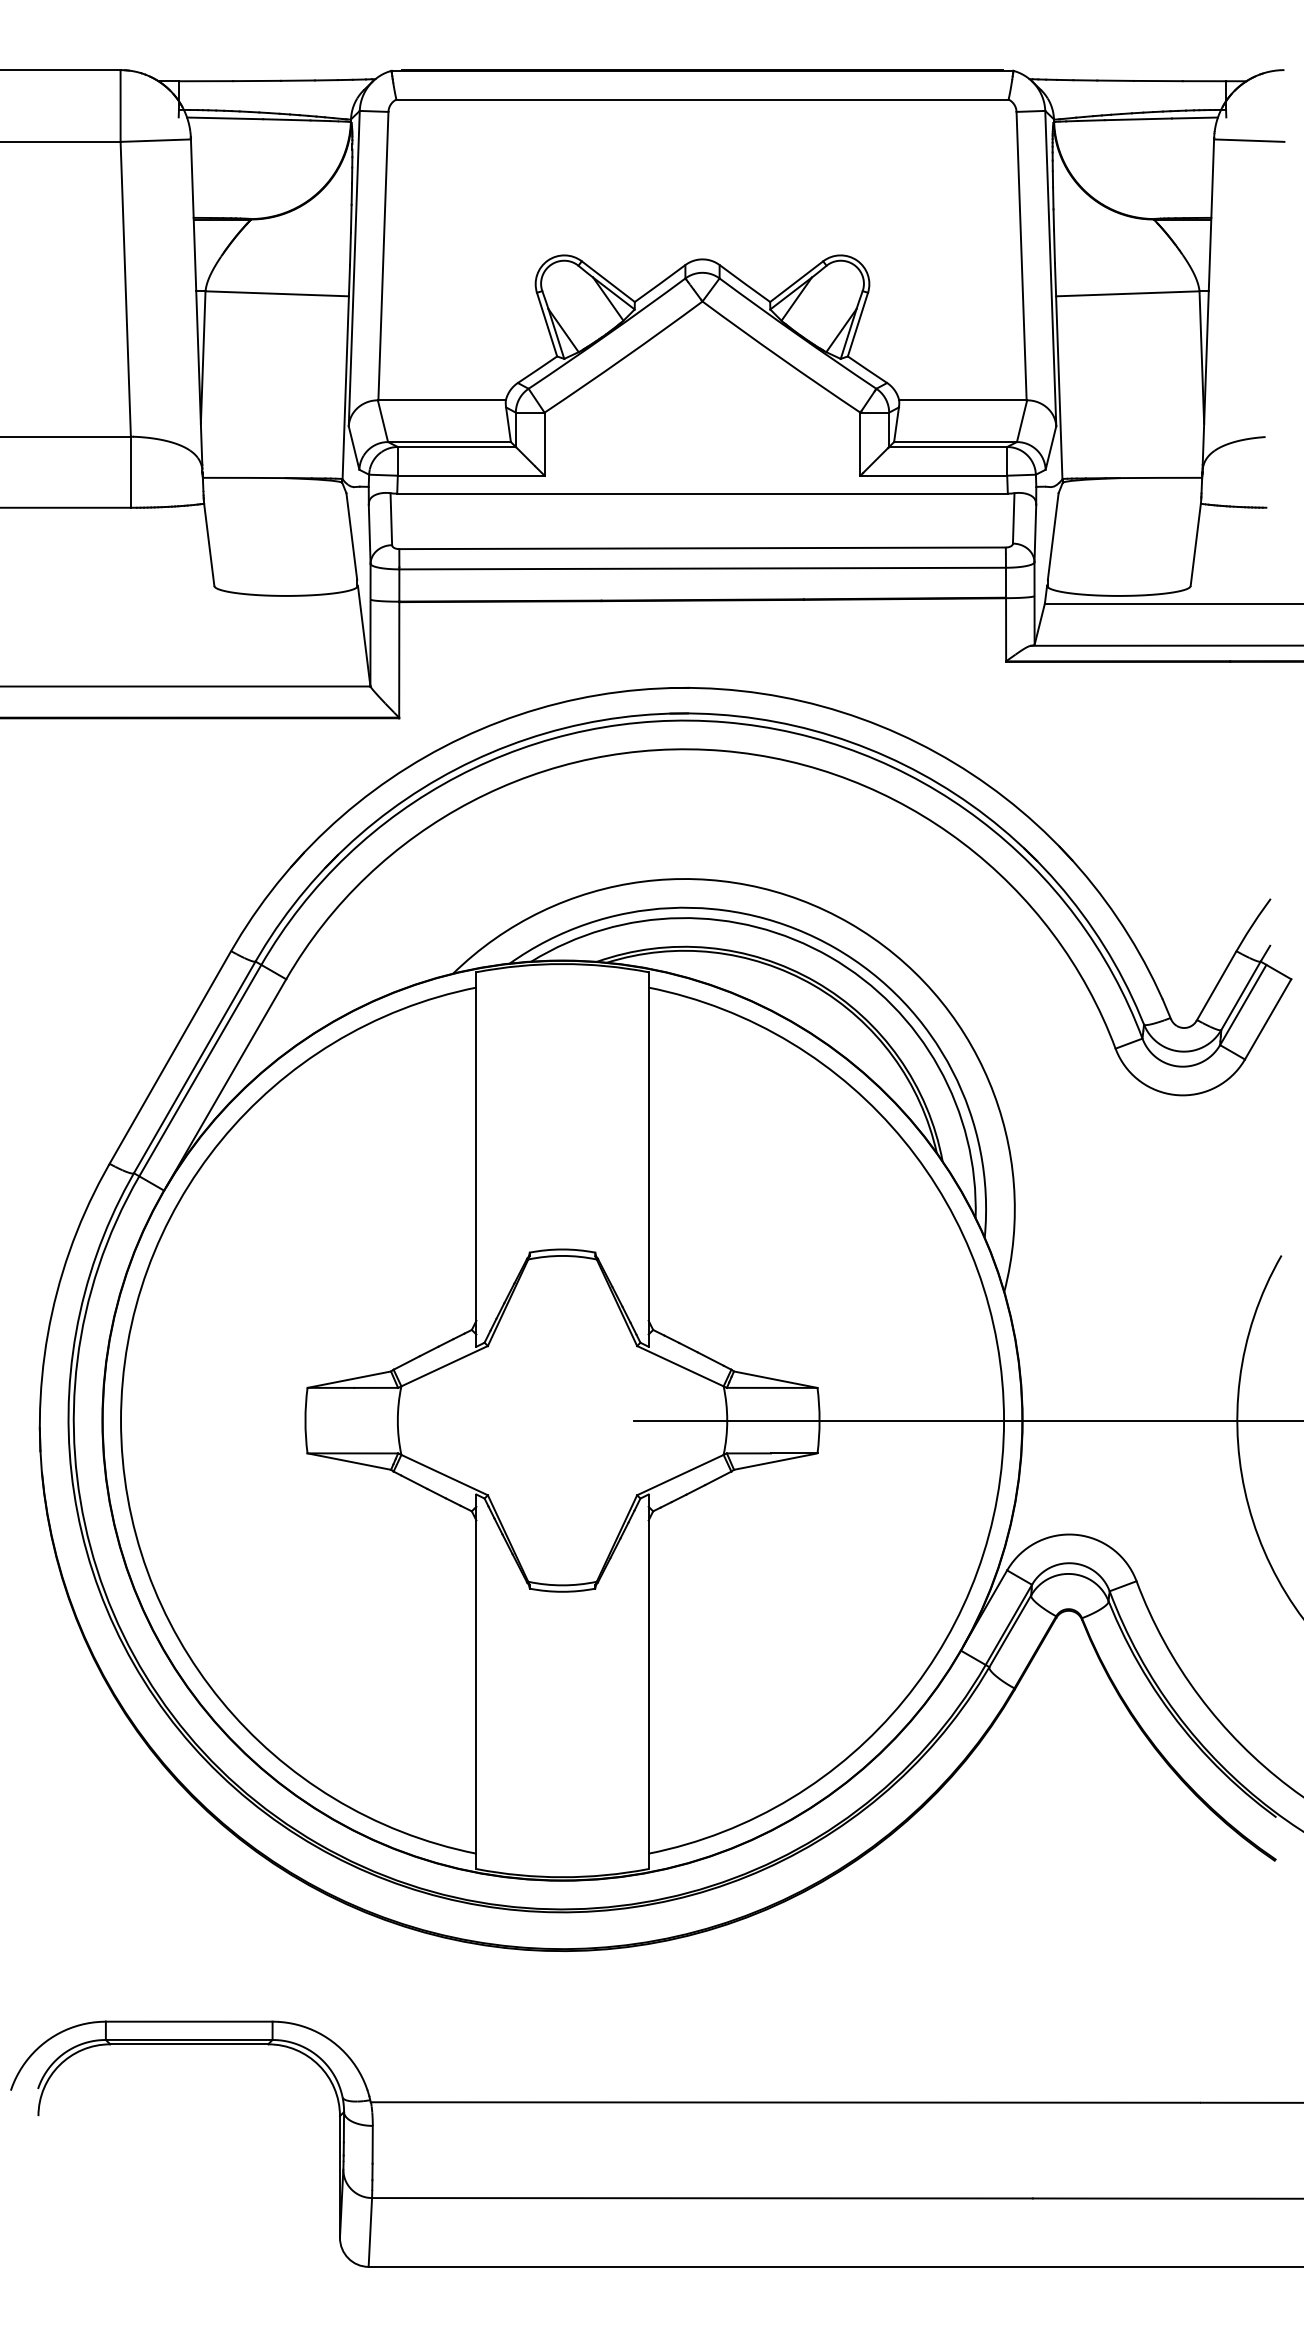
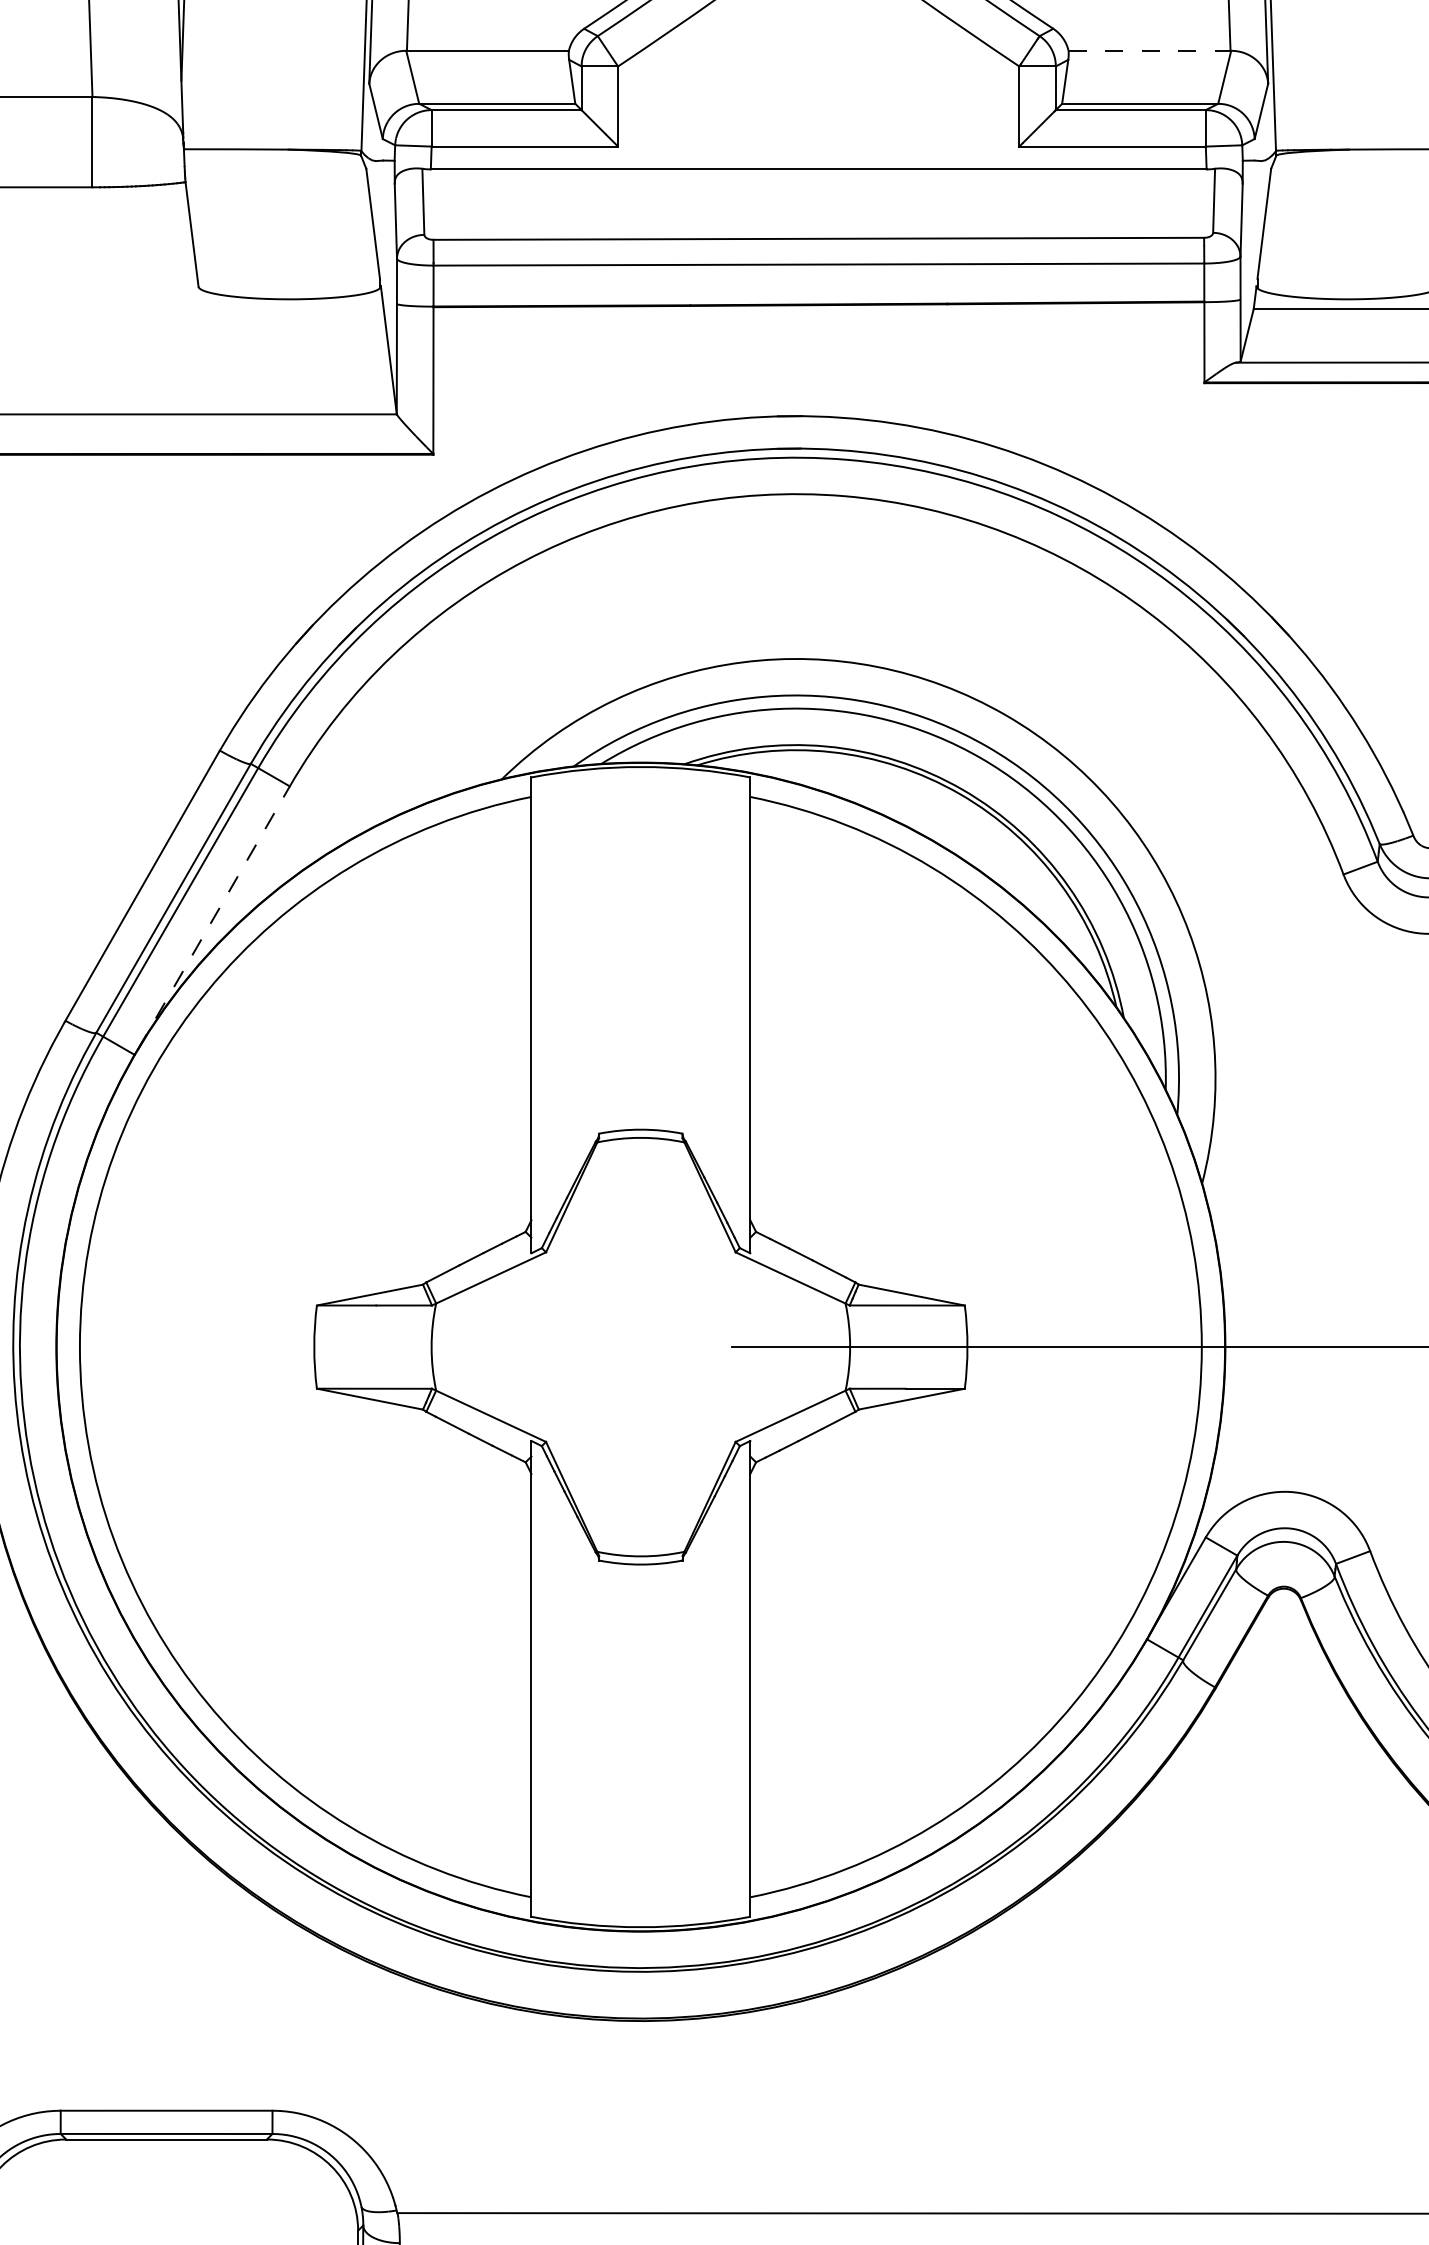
line: (963, 400) -> (1150, 51), solid -> dashed
line: (226, 1083) -> (213, 918), solid -> dashed

